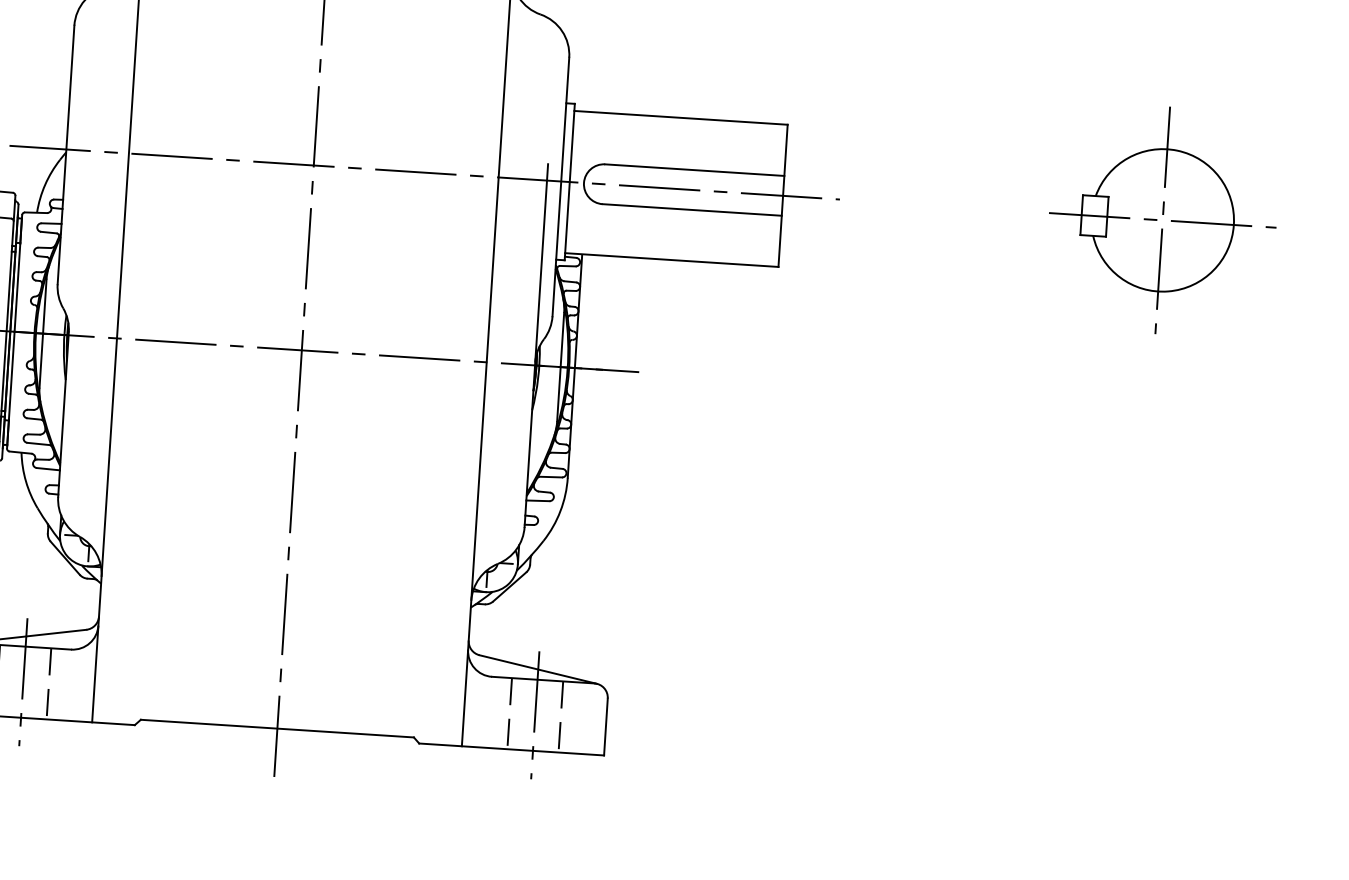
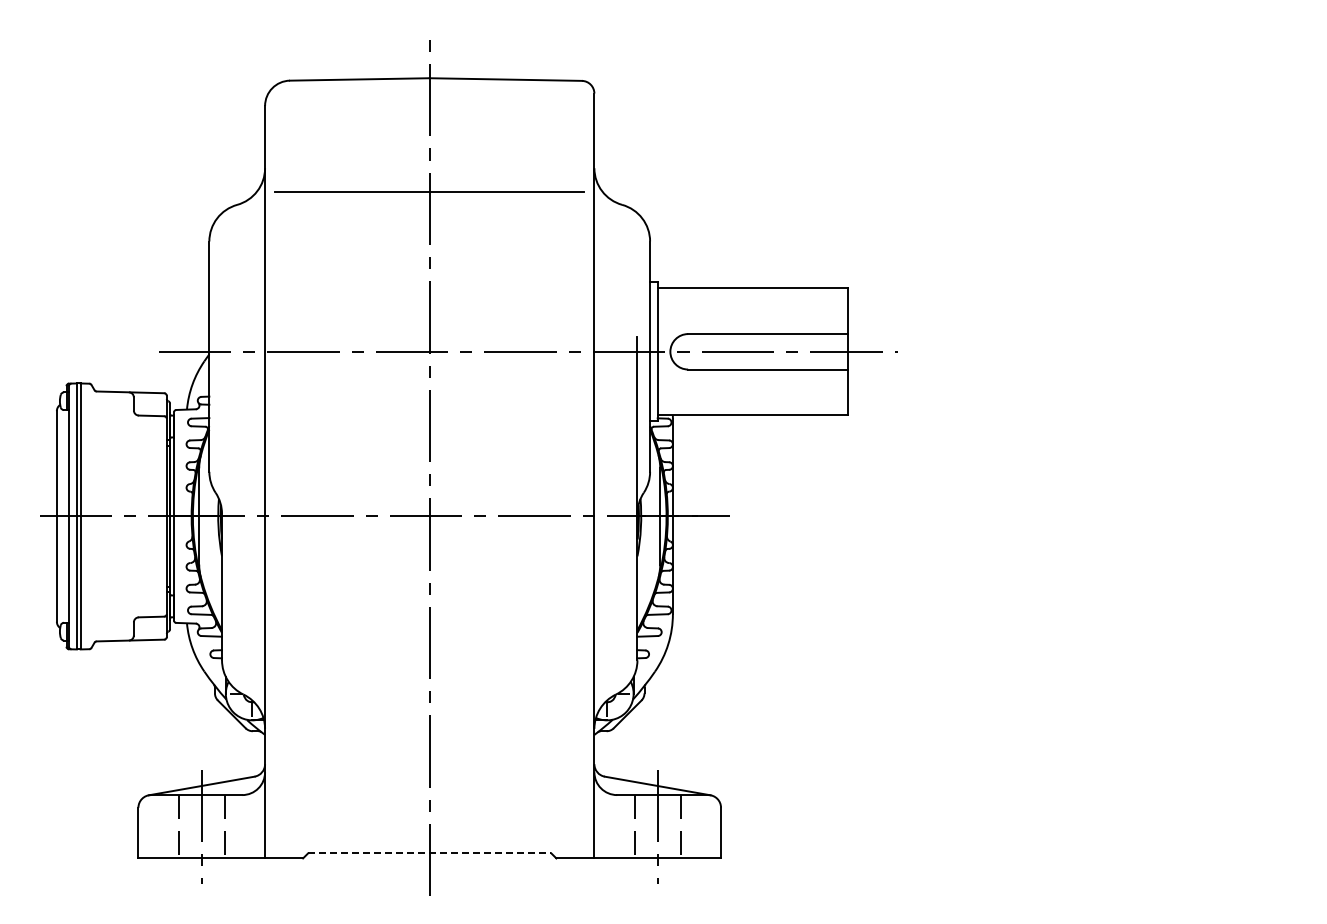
part: (1162, 220) -> (1185, 351), removed
line: (277, 728) -> (429, 853), solid -> dashed

